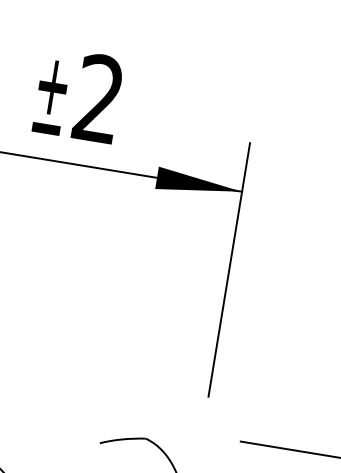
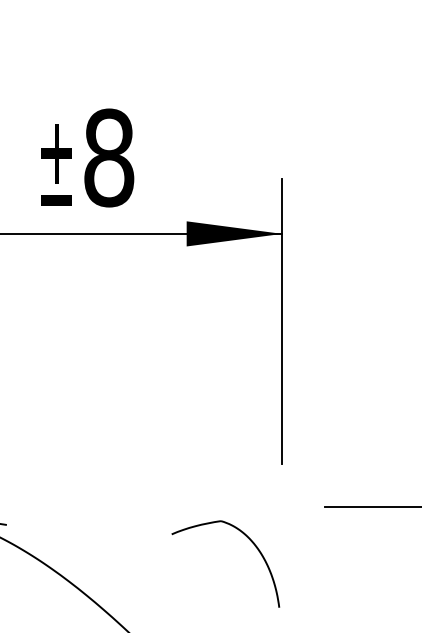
text: (99, 98) -> (109, 157), 2 -> 8

